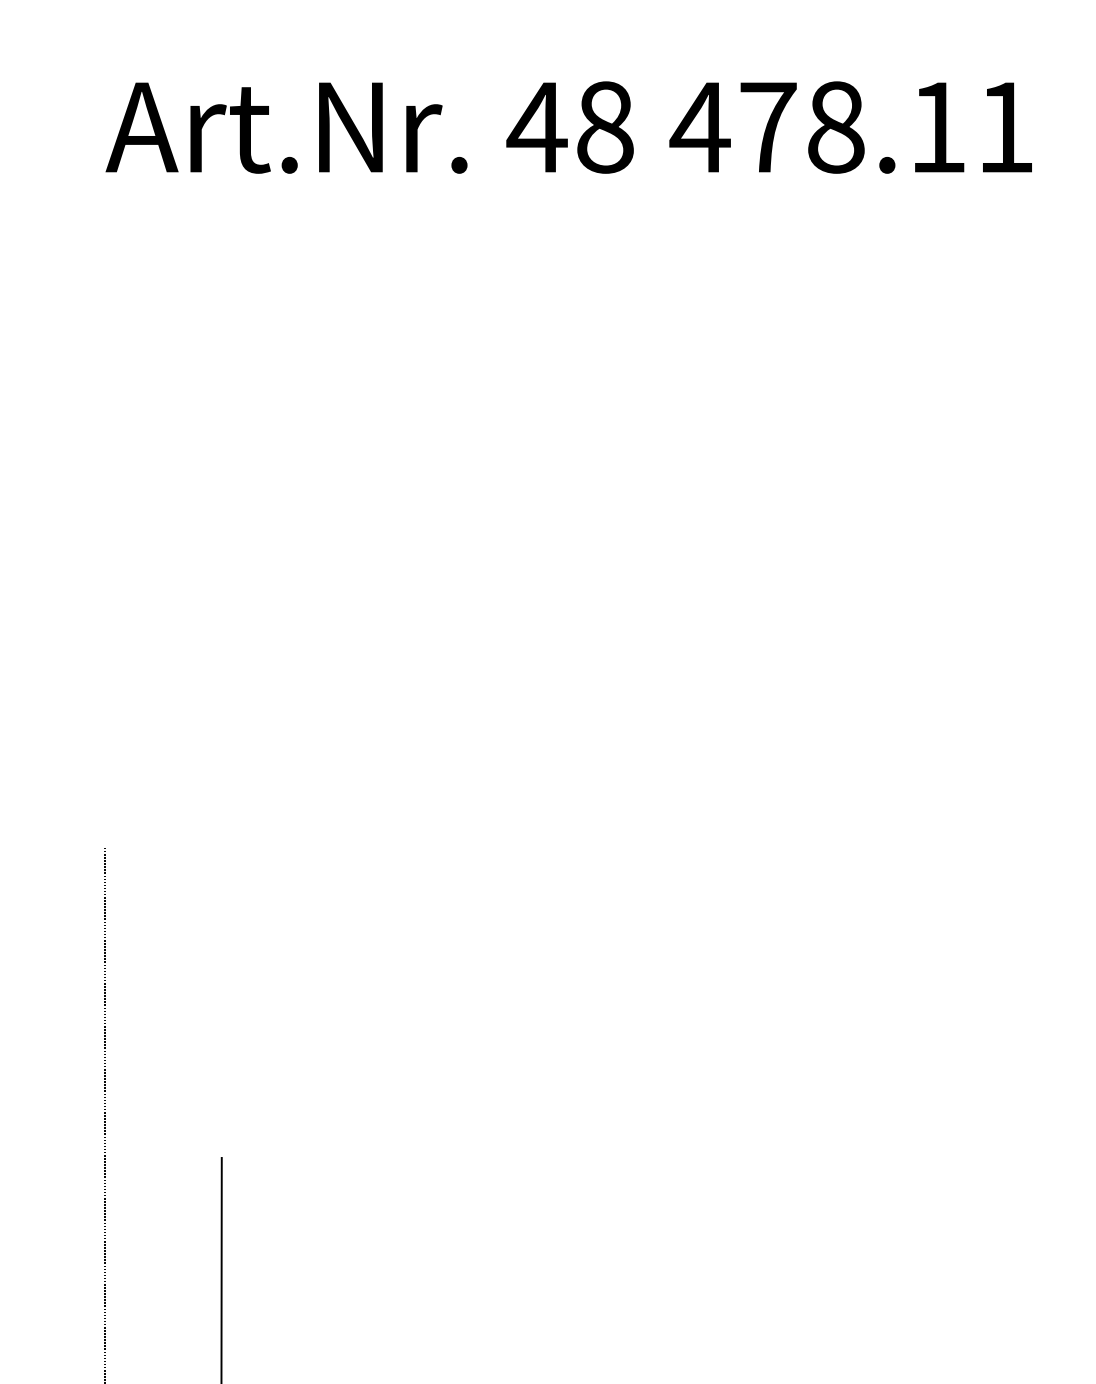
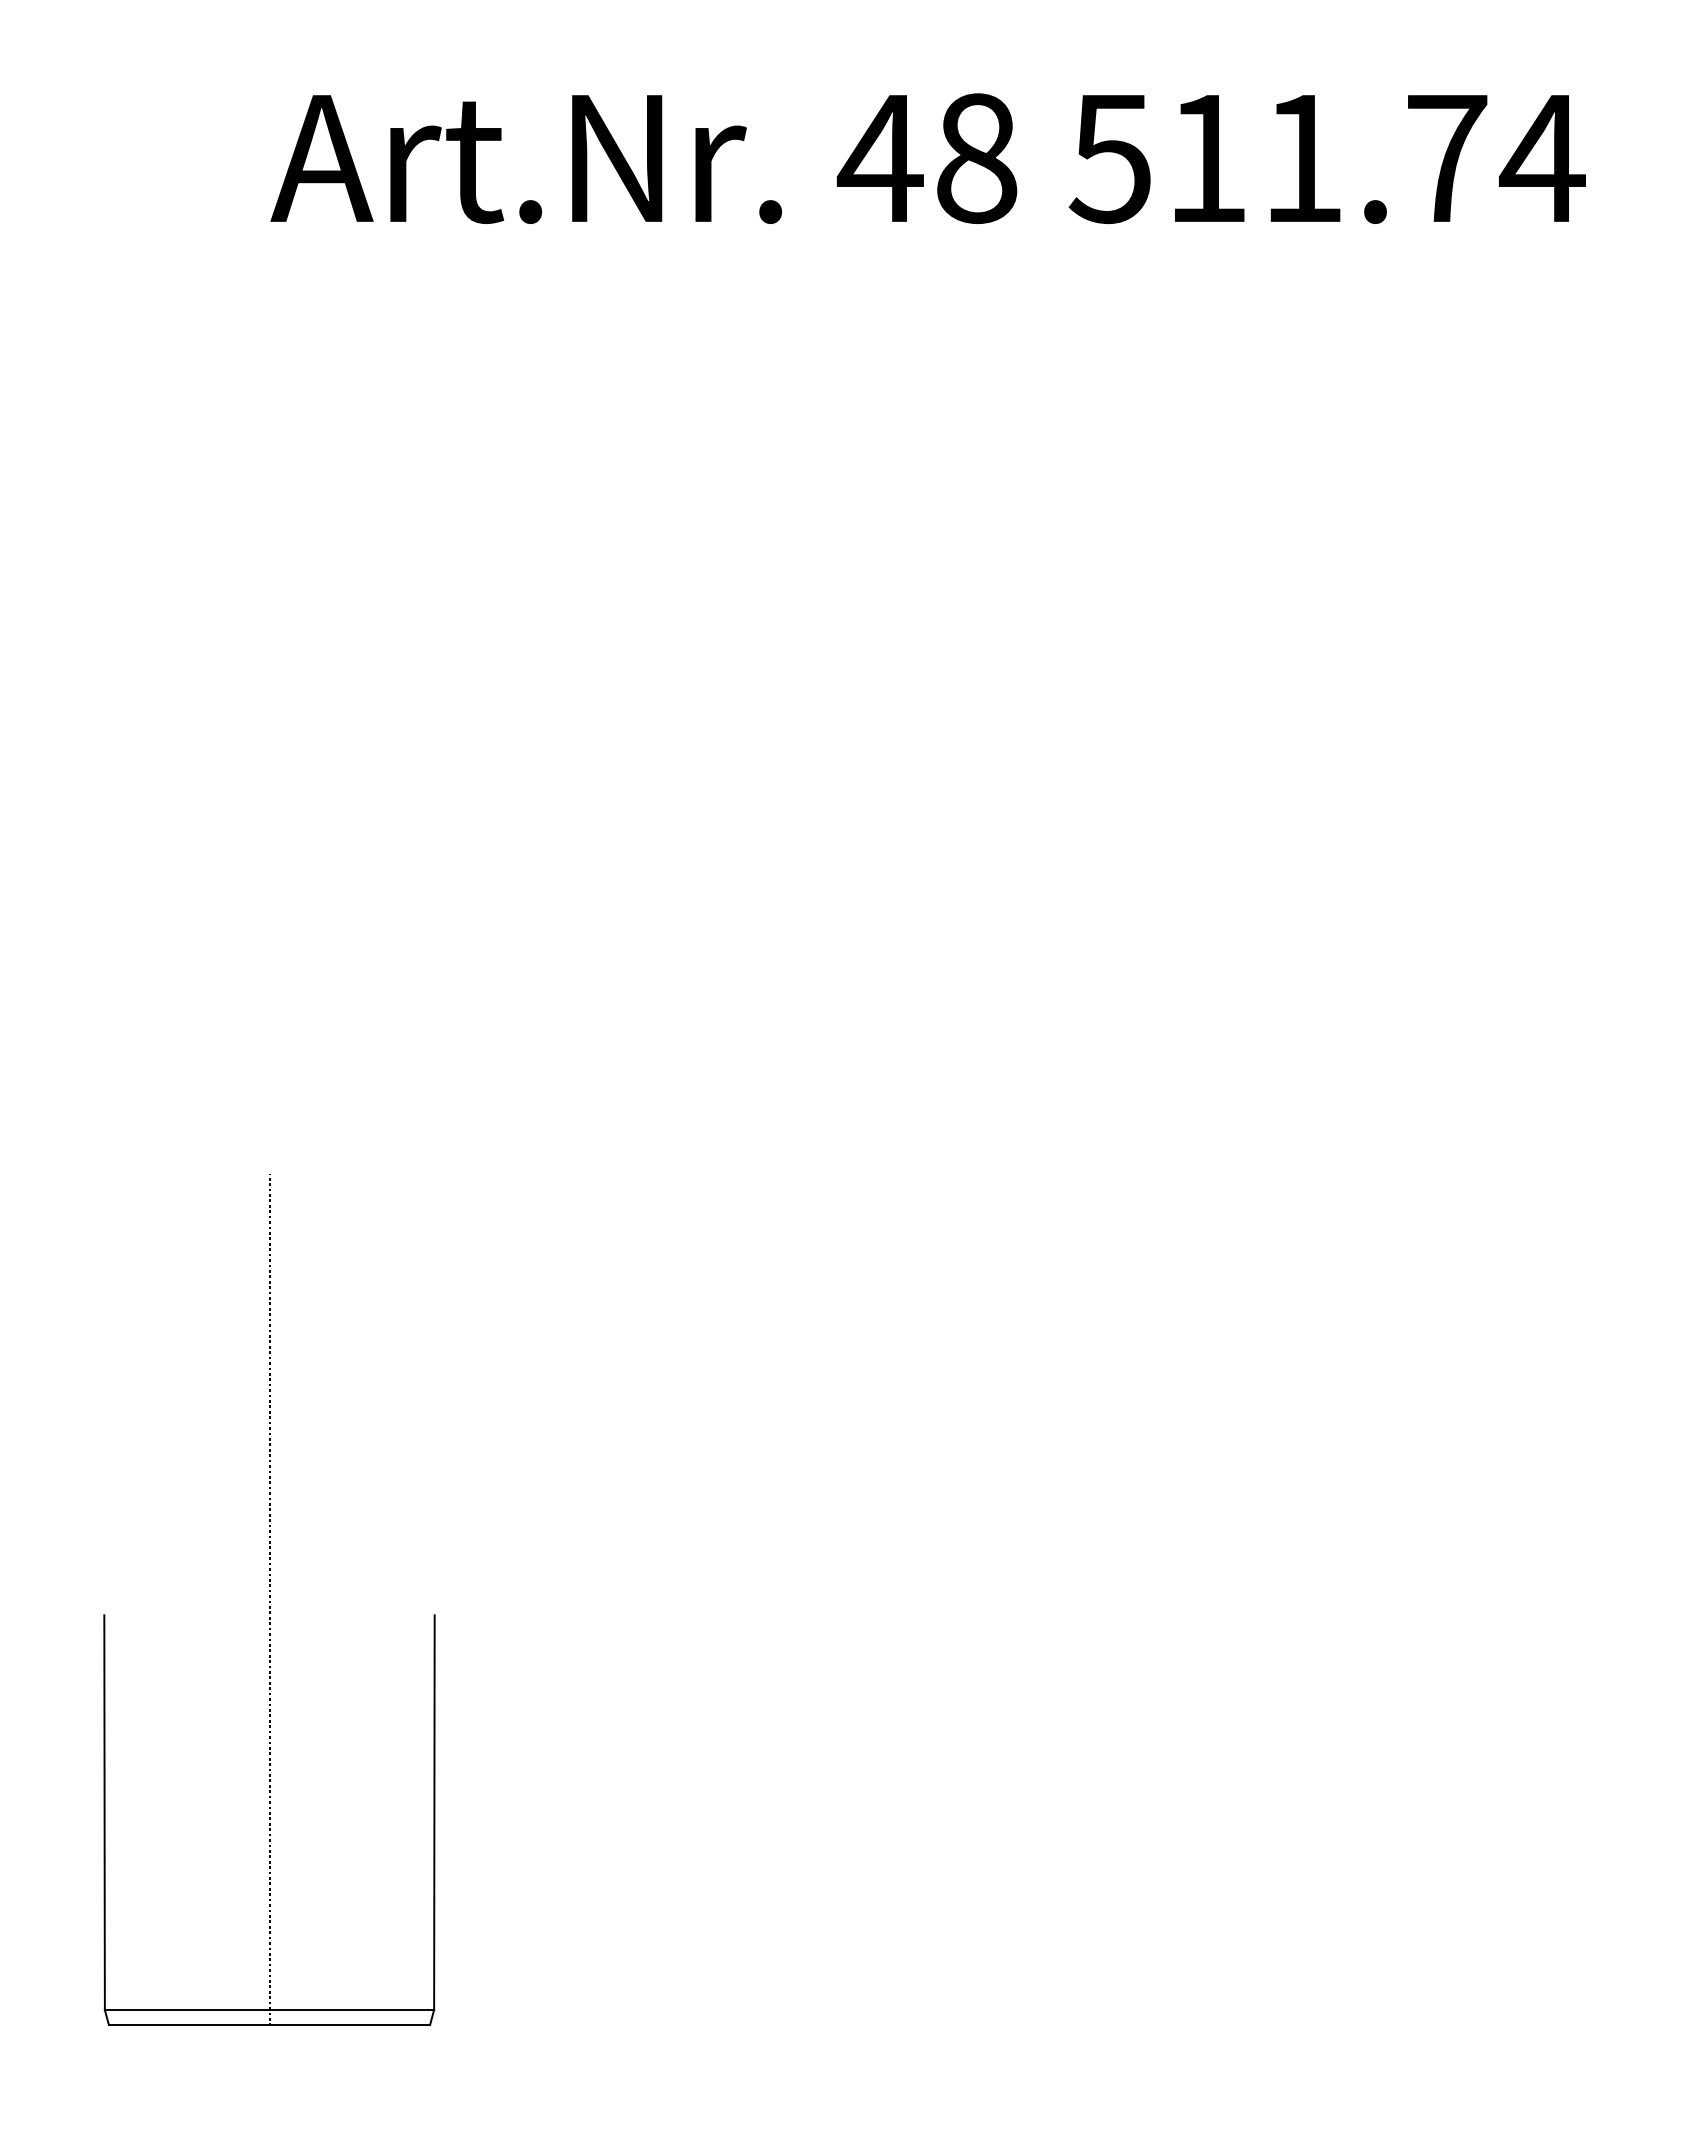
text: (852, 127) -> (1326, 158), 478.11 -> 511.74

